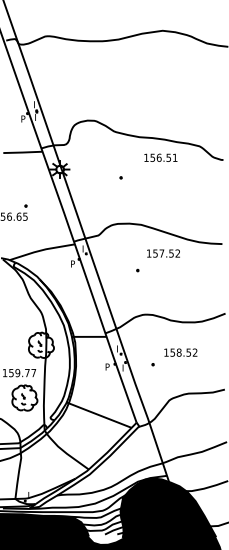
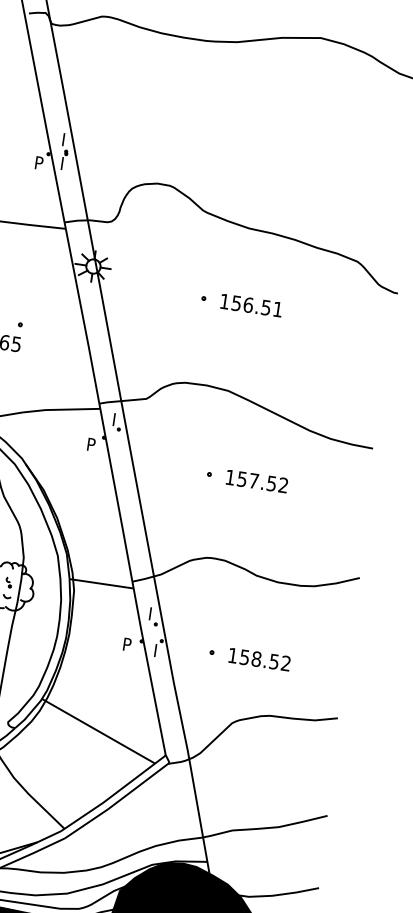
text: (160, 157) -> (250, 304), moved
text: (163, 253) -> (256, 481), moved
text: (180, 352) -> (259, 659), moved

